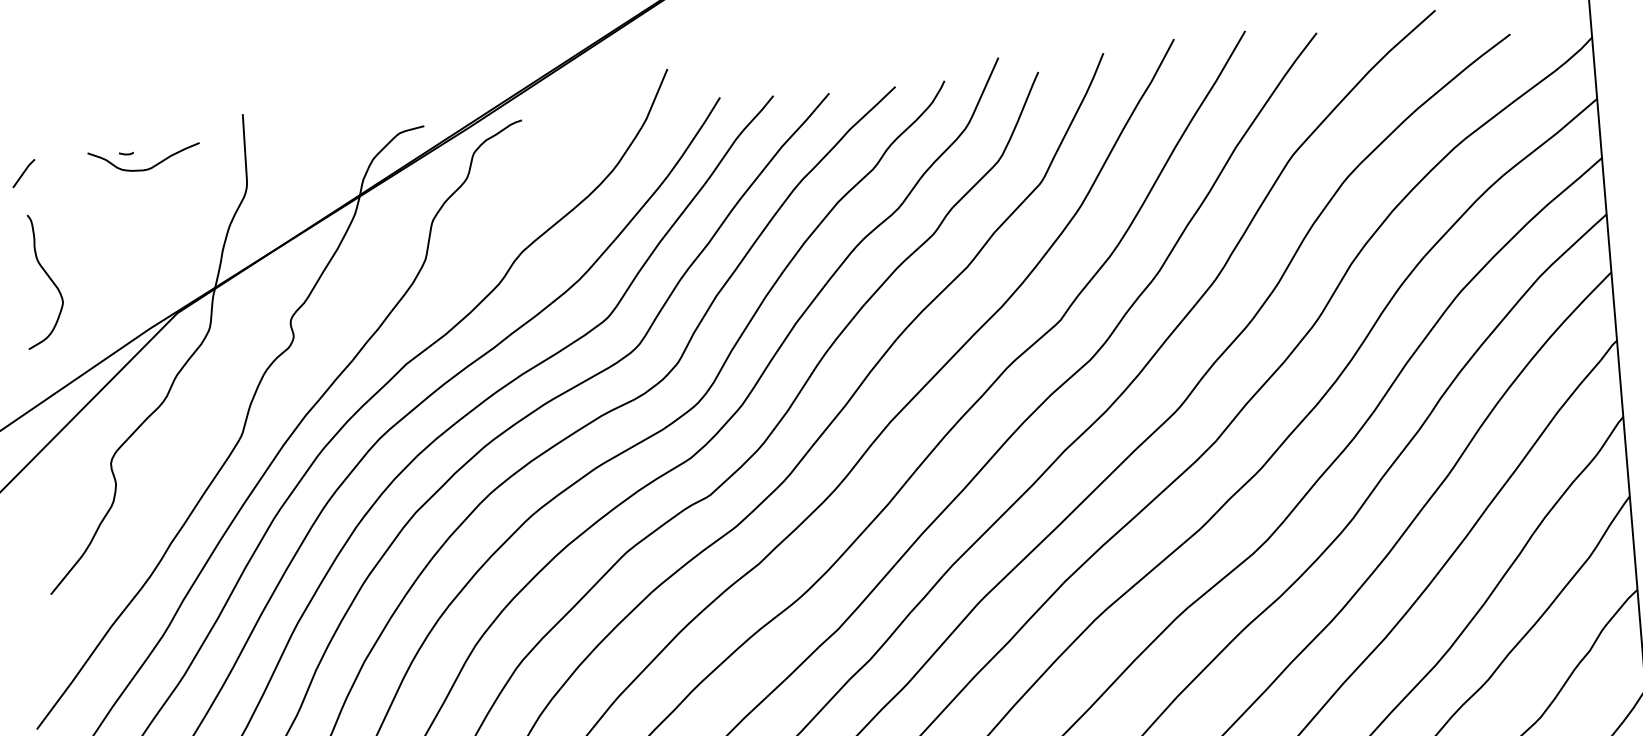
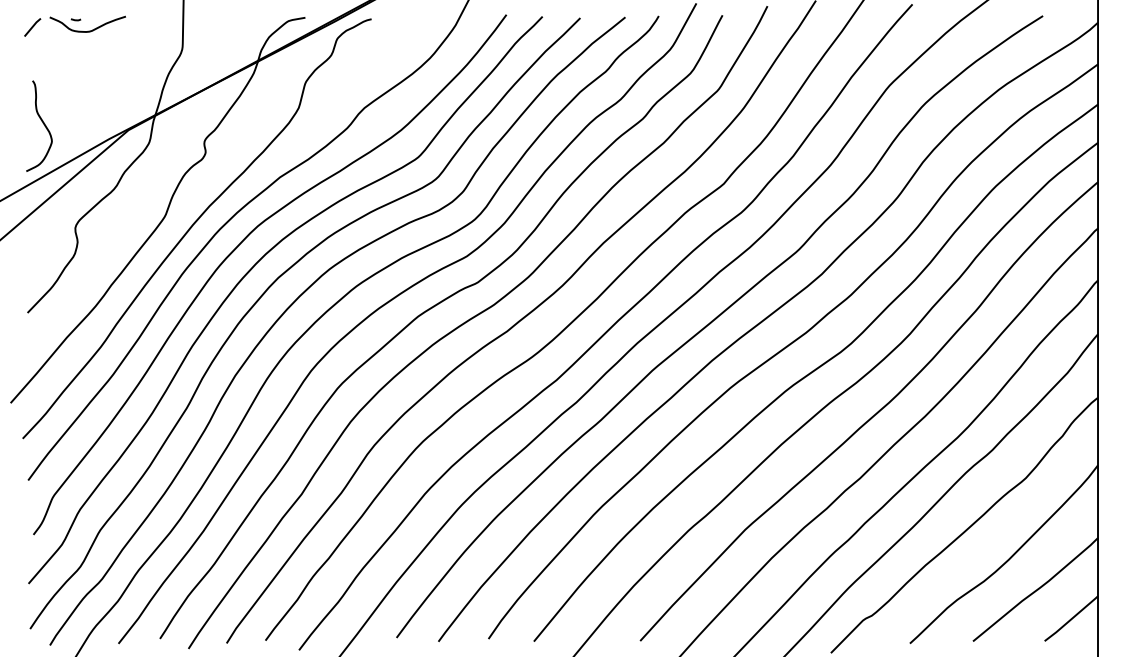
part: (134, 154) -> (81, 20), moved
curve: (46, 276) -> (42, 123), moved

